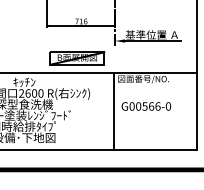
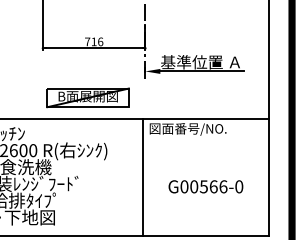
text: (146, 106) -> (206, 186), moved

